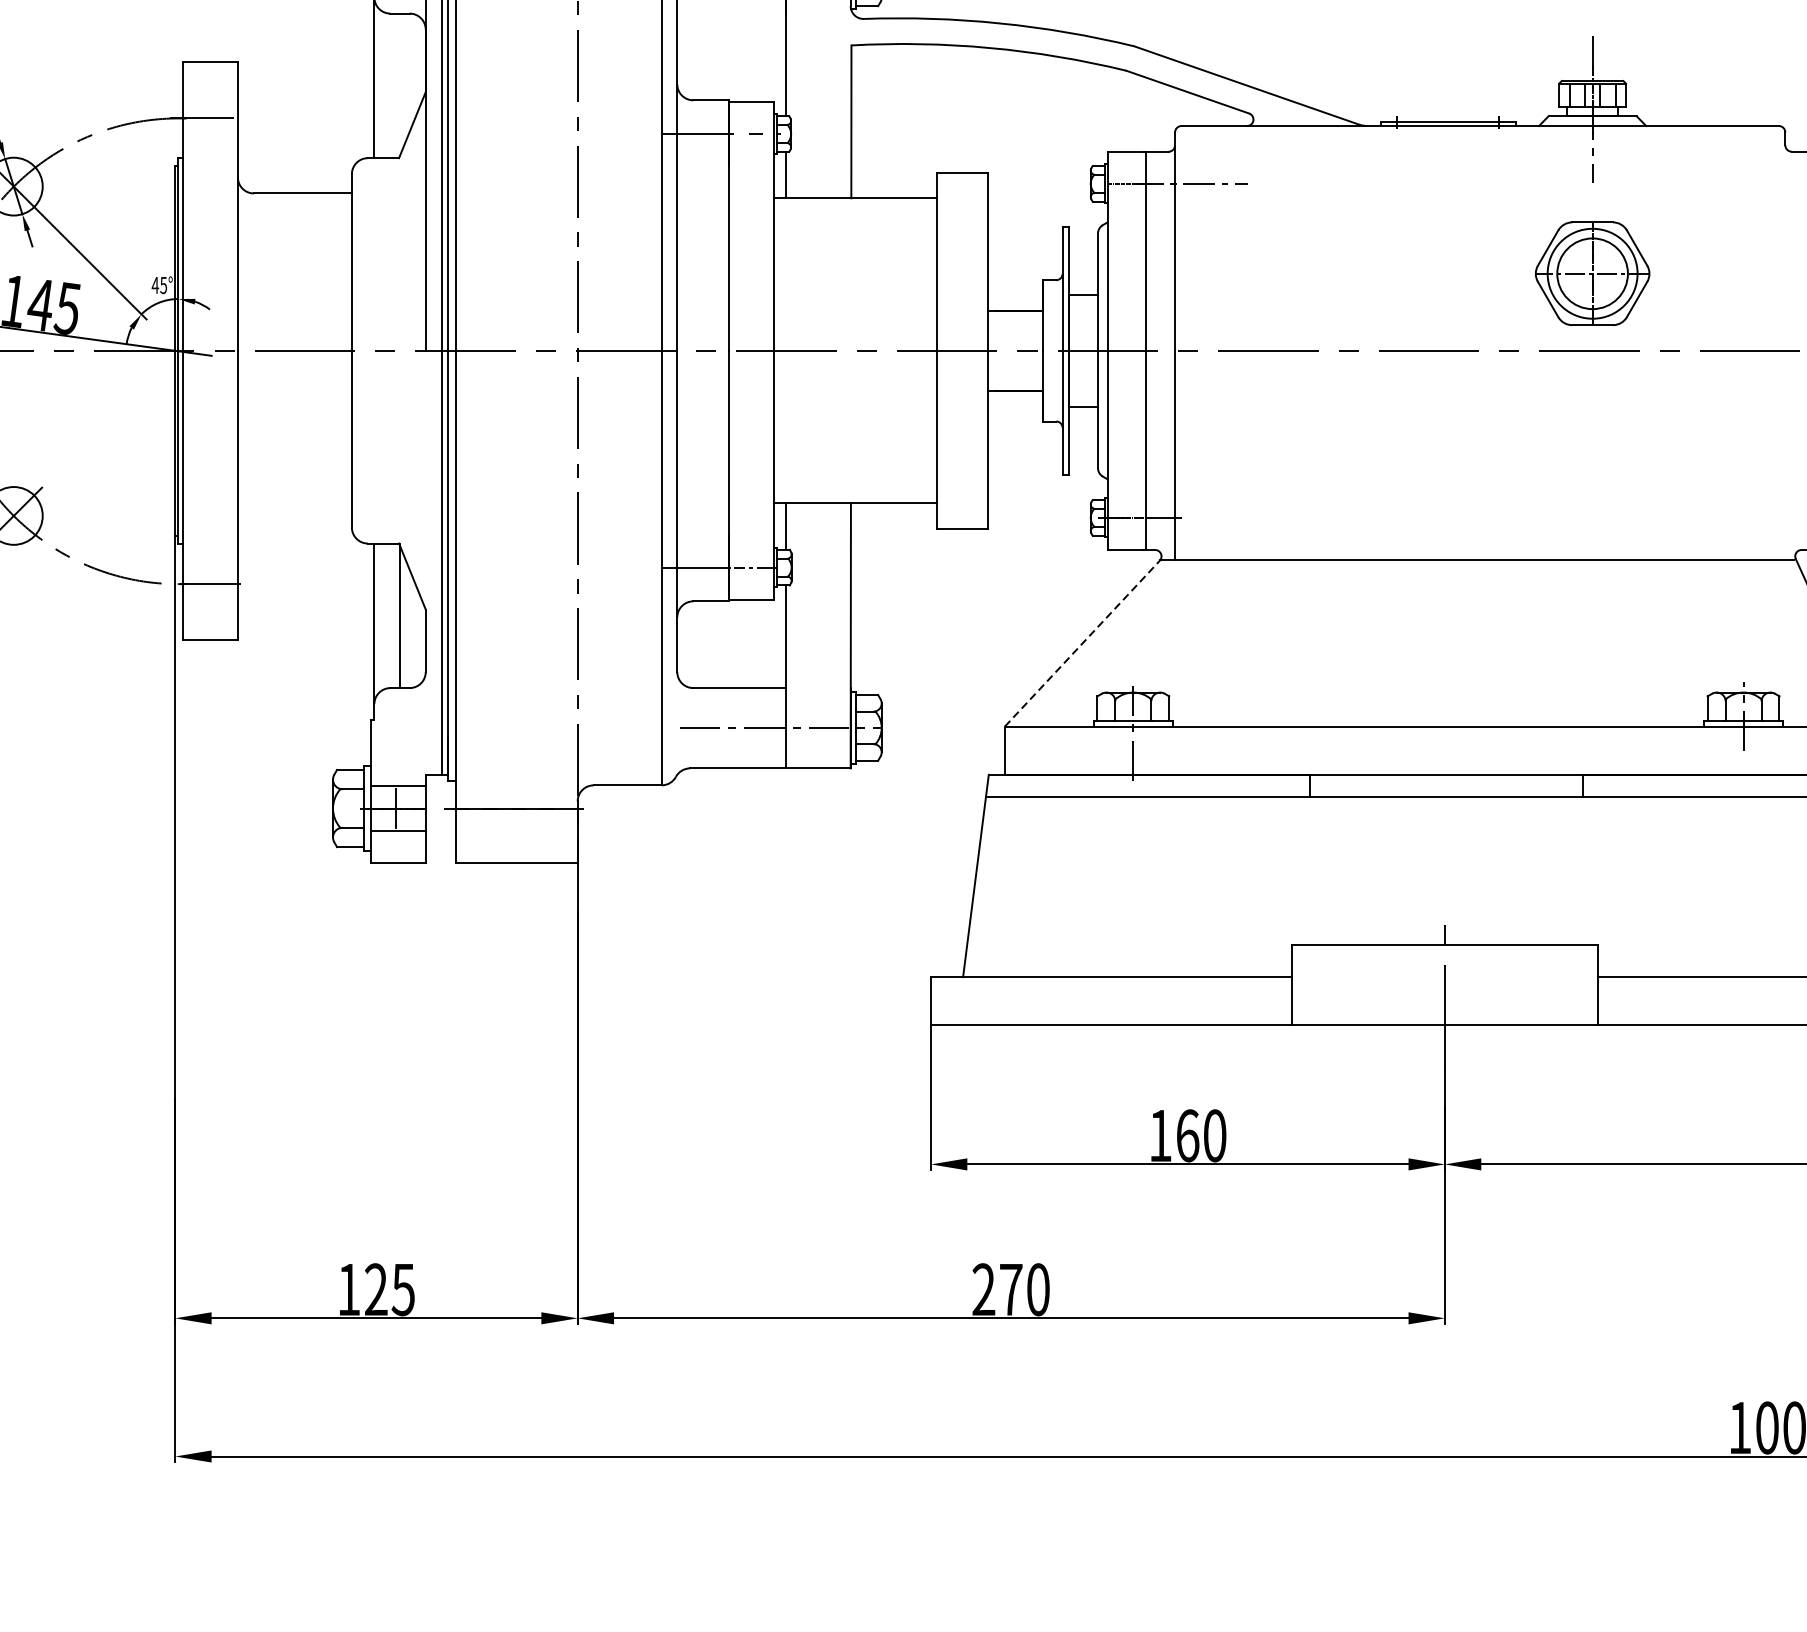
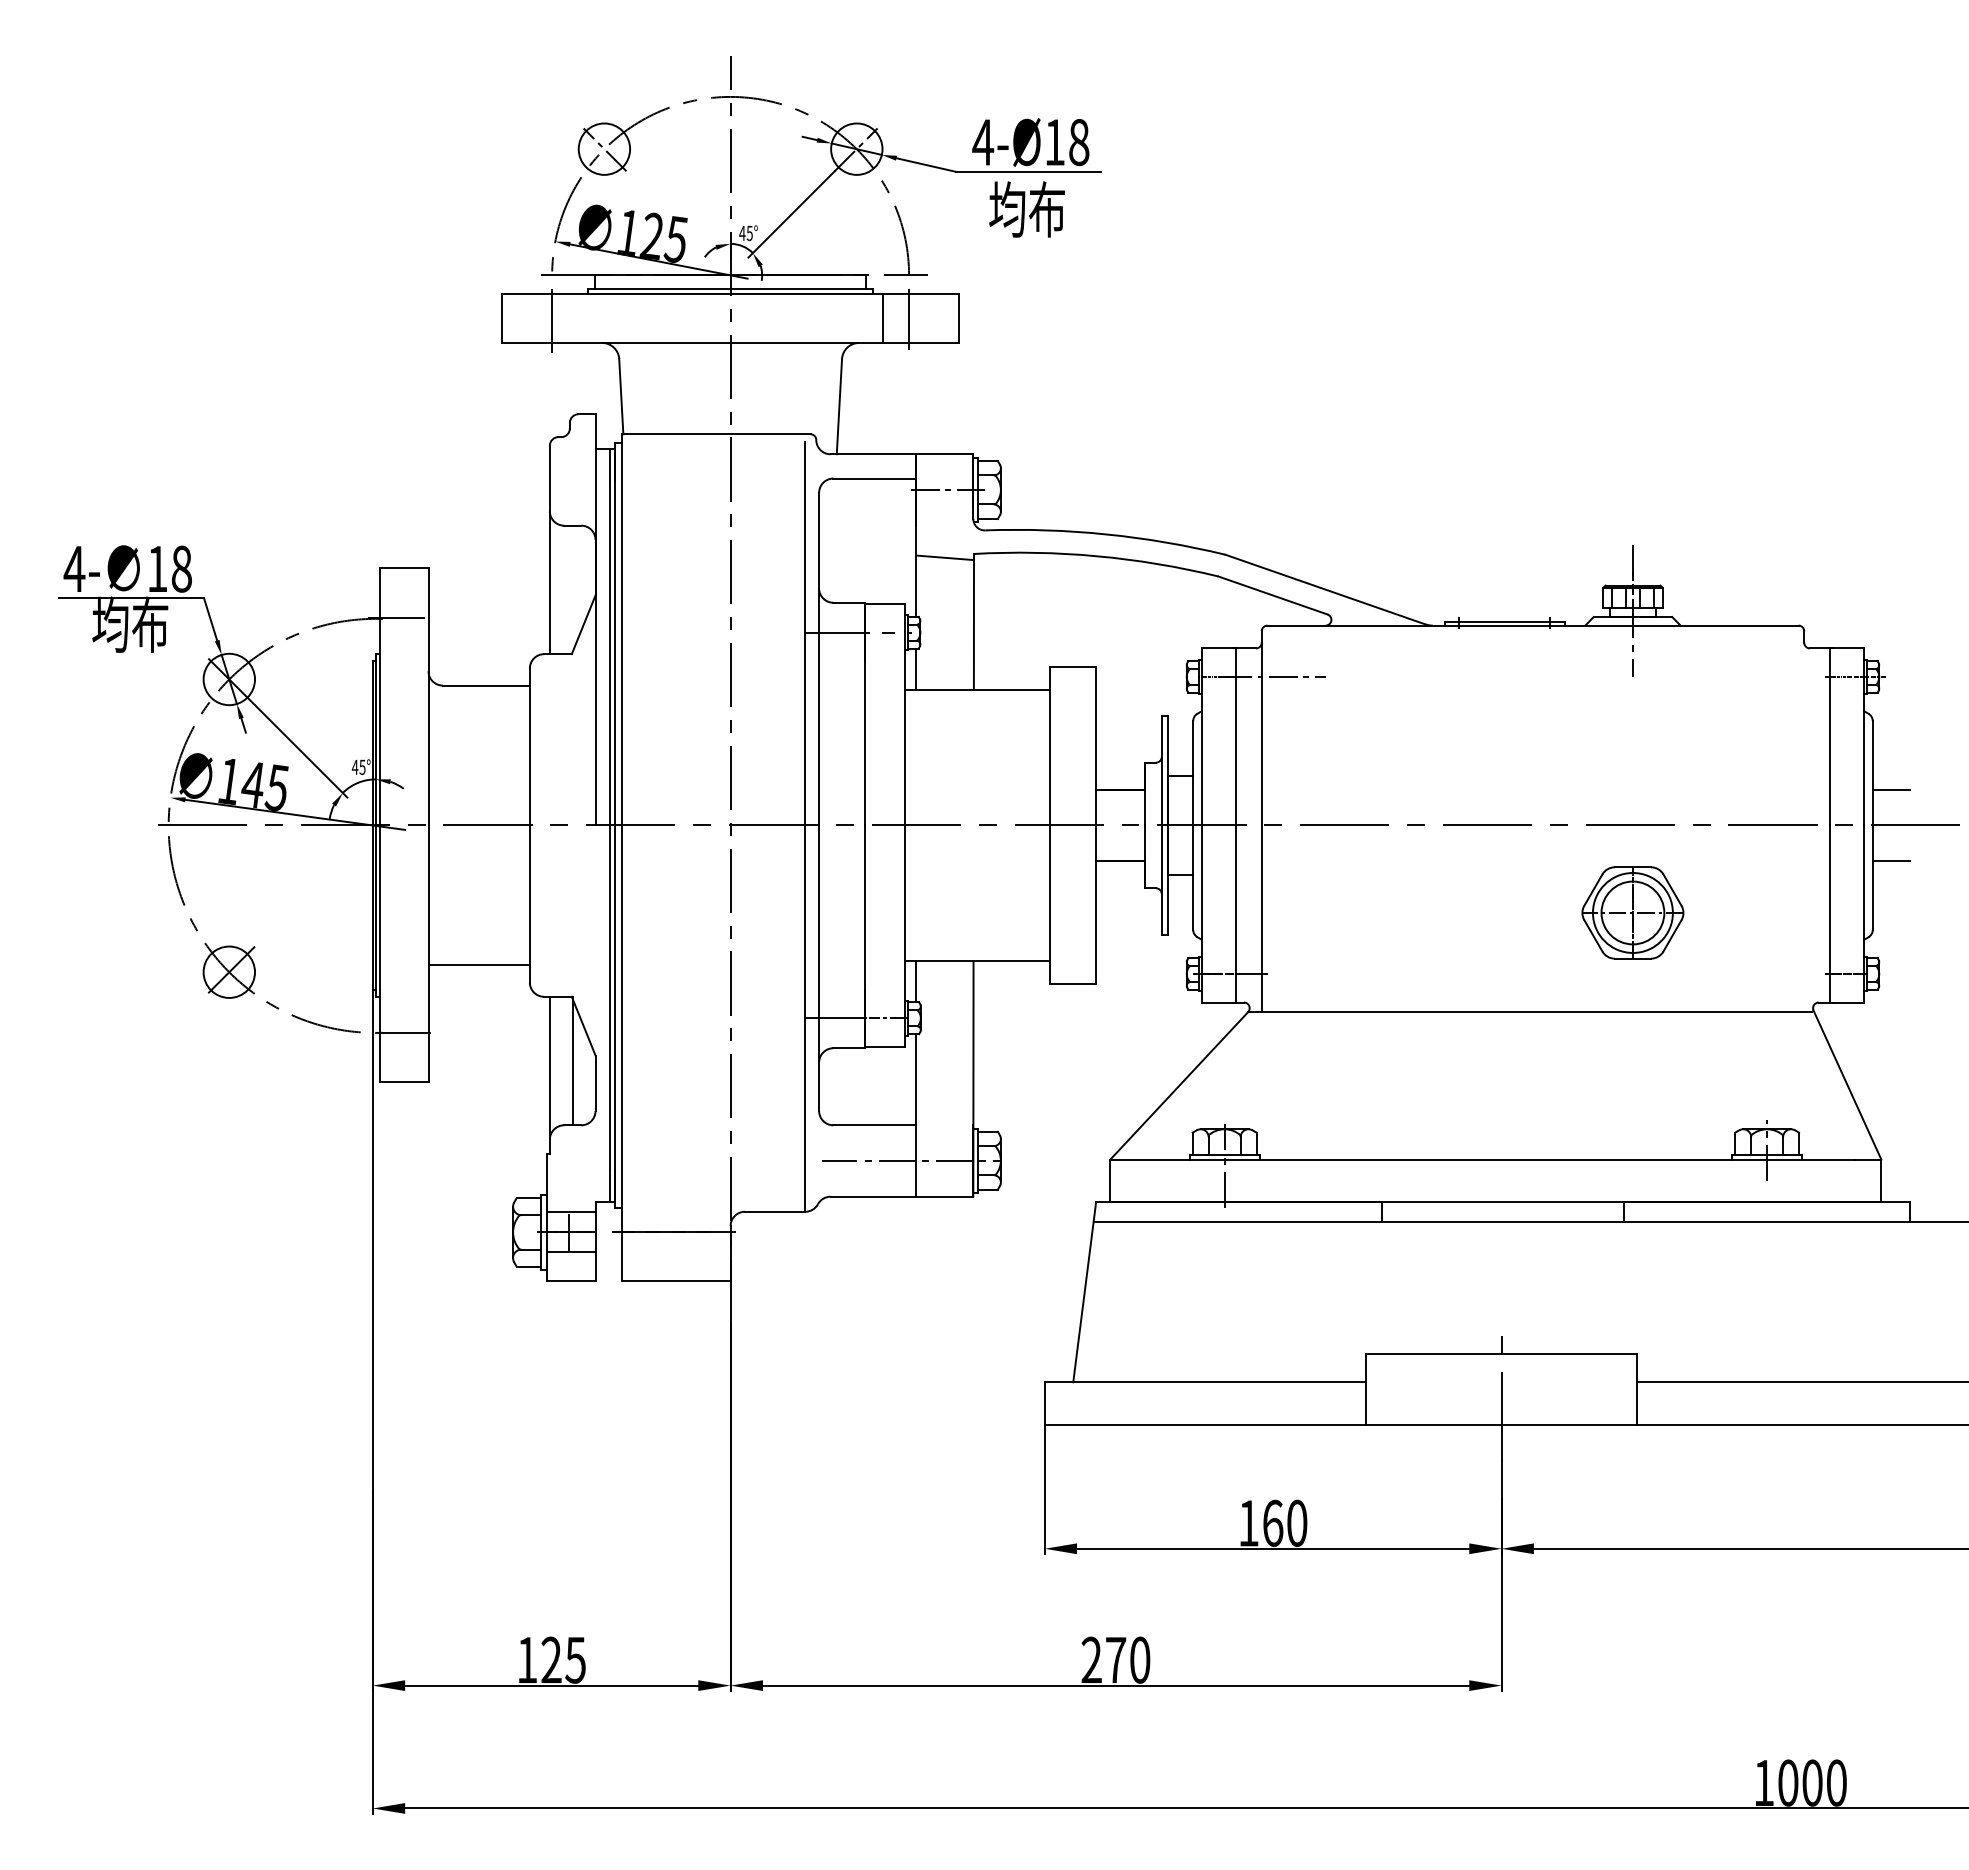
line: (818, 49) -> (944, 557), added
part: (1592, 273) -> (1632, 912), moved
line: (294, 508) -> (478, 965), added
line: (1082, 643) -> (1179, 1085), dashed -> solid

